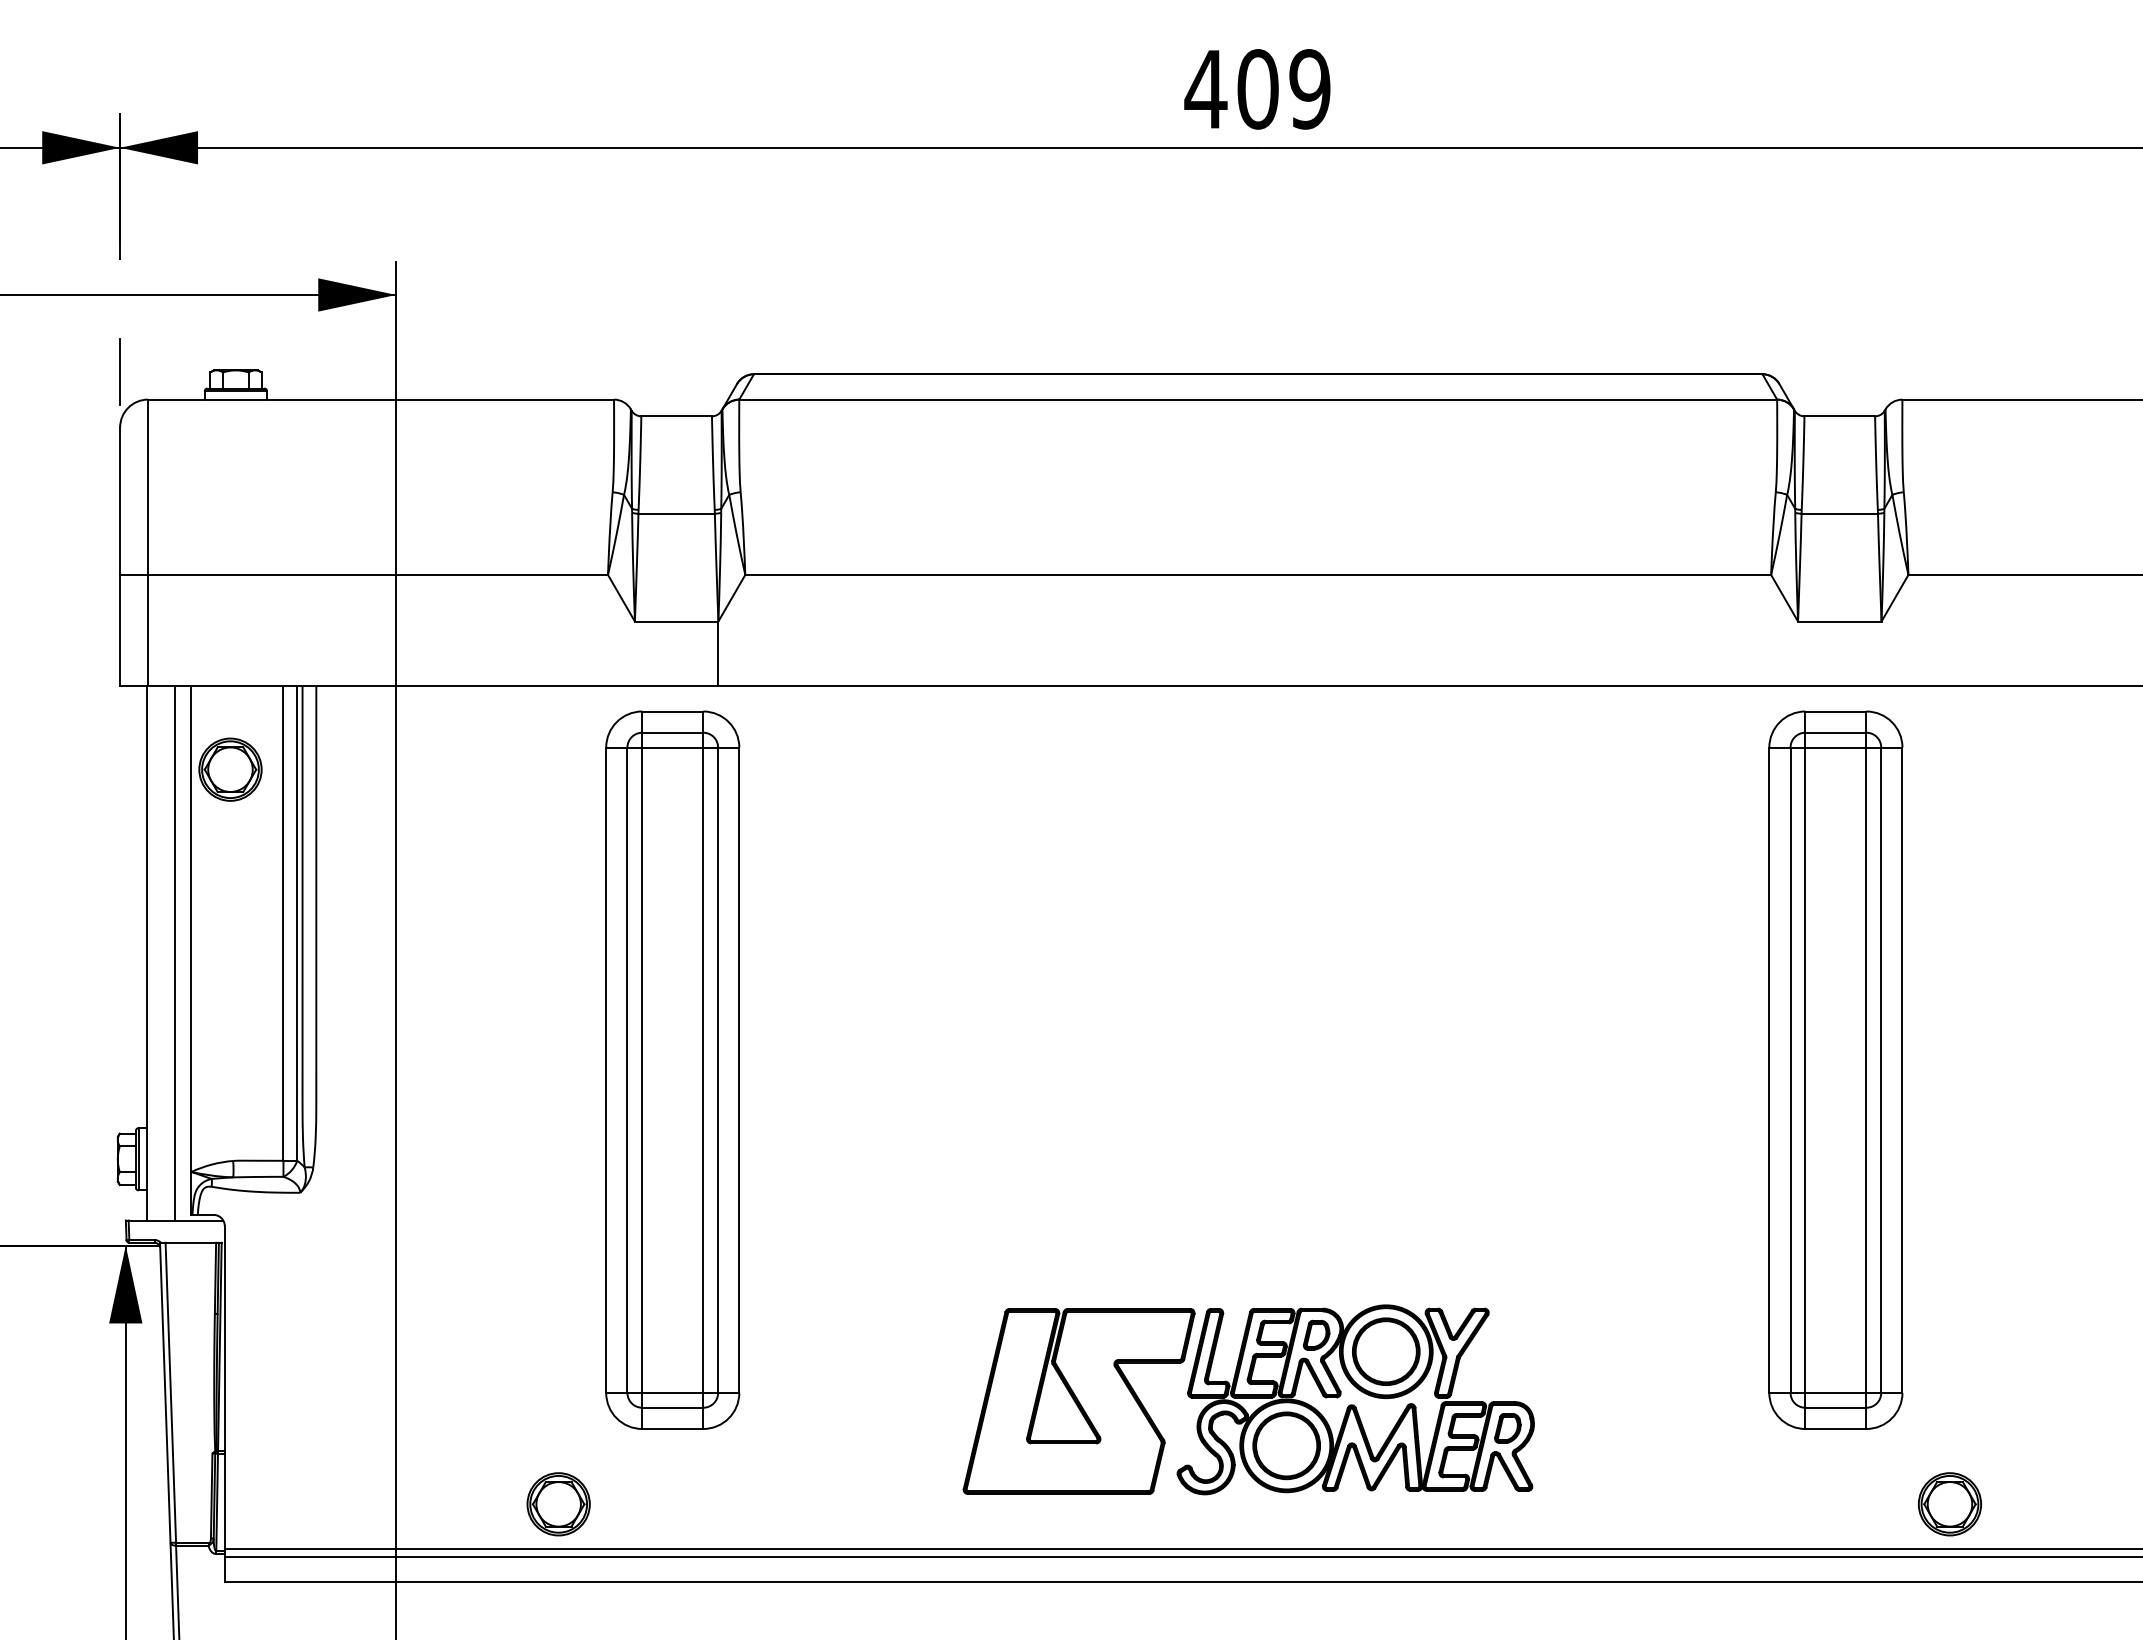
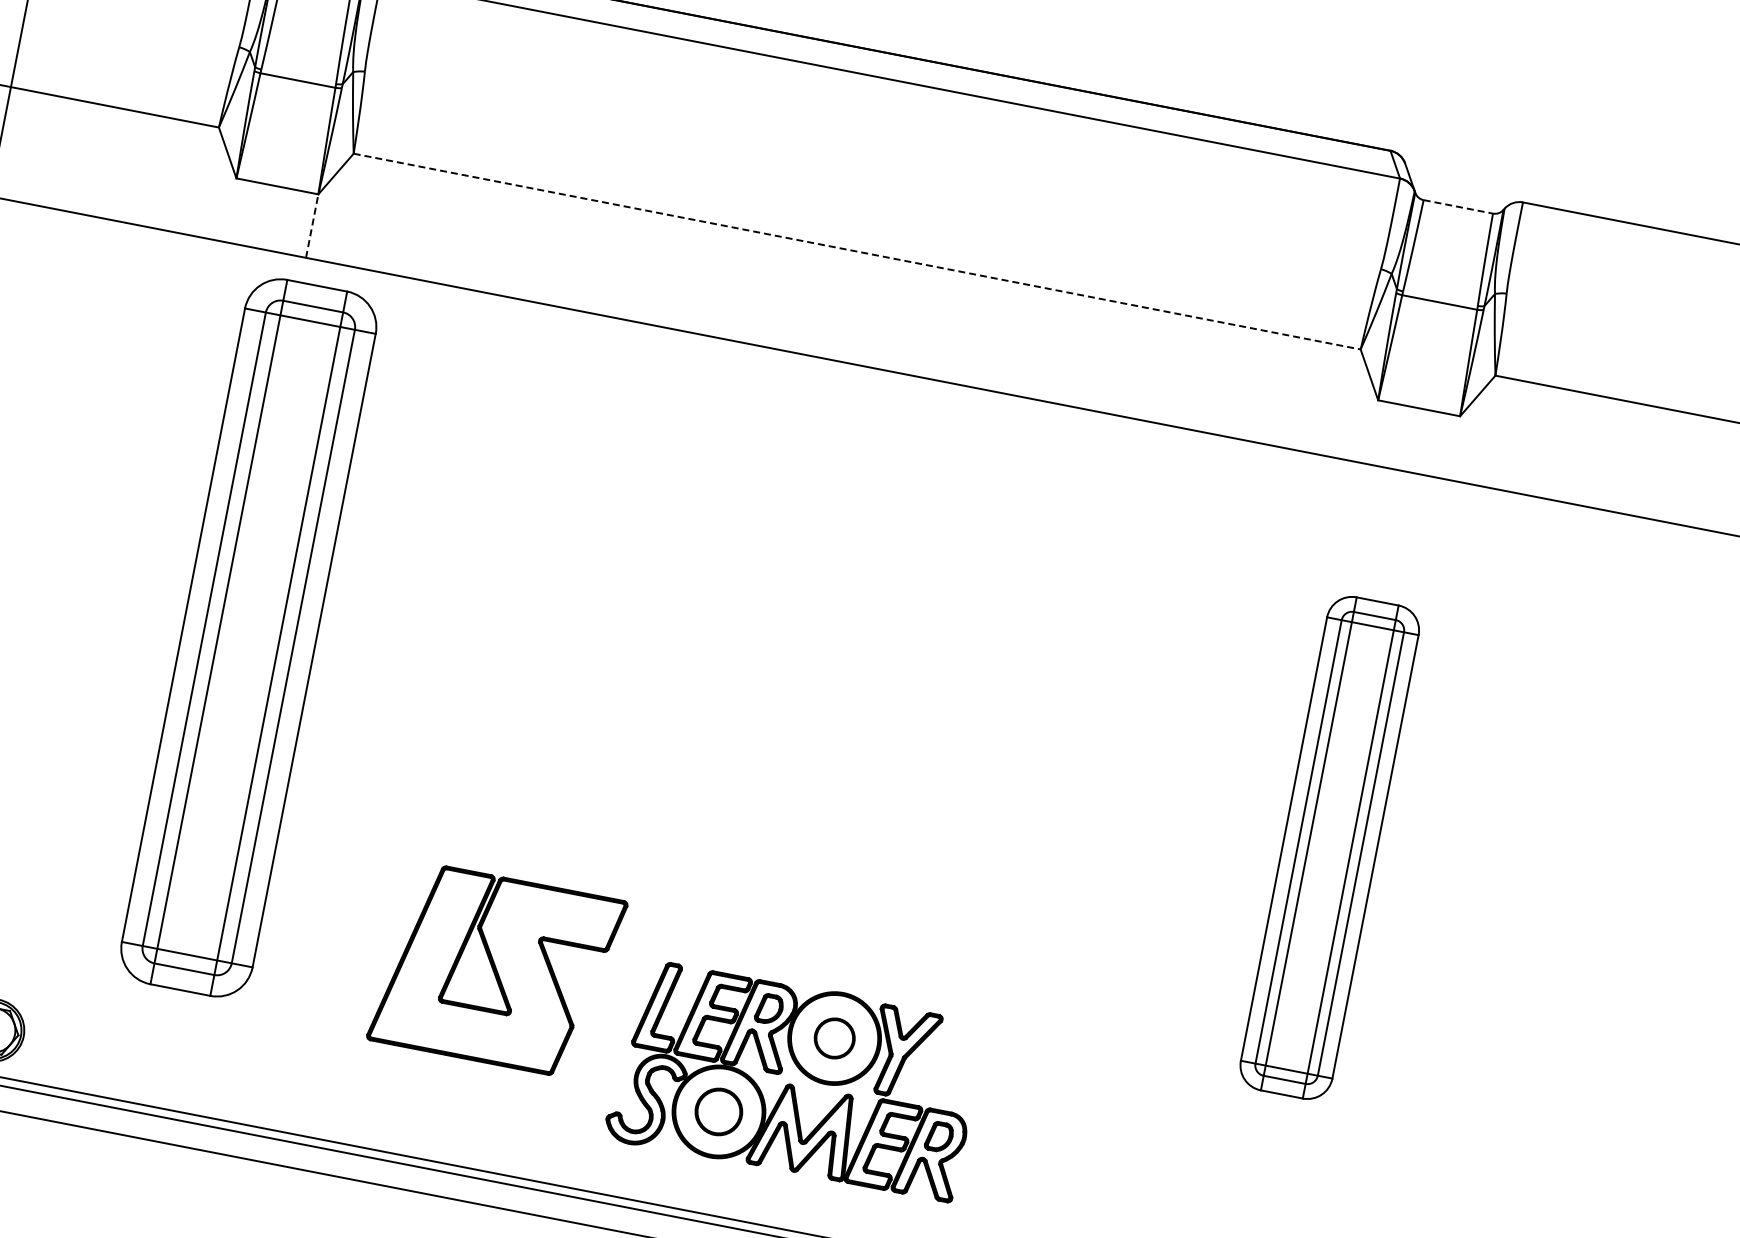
line: (1840, 416) -> (1458, 207), solid -> dashed
line: (1258, 574) -> (857, 251), solid -> dashed
line: (718, 653) -> (312, 225), solid -> dashed
part: (672, 1069) -> (248, 637), moved
part: (1835, 1069) -> (1329, 847), size x0.7
part: (1386, 1351) -> (834, 1038), size x0.6
part: (1078, 1401) -> (496, 970), moved
part: (1286, 1445) -> (718, 1111), size x0.7

